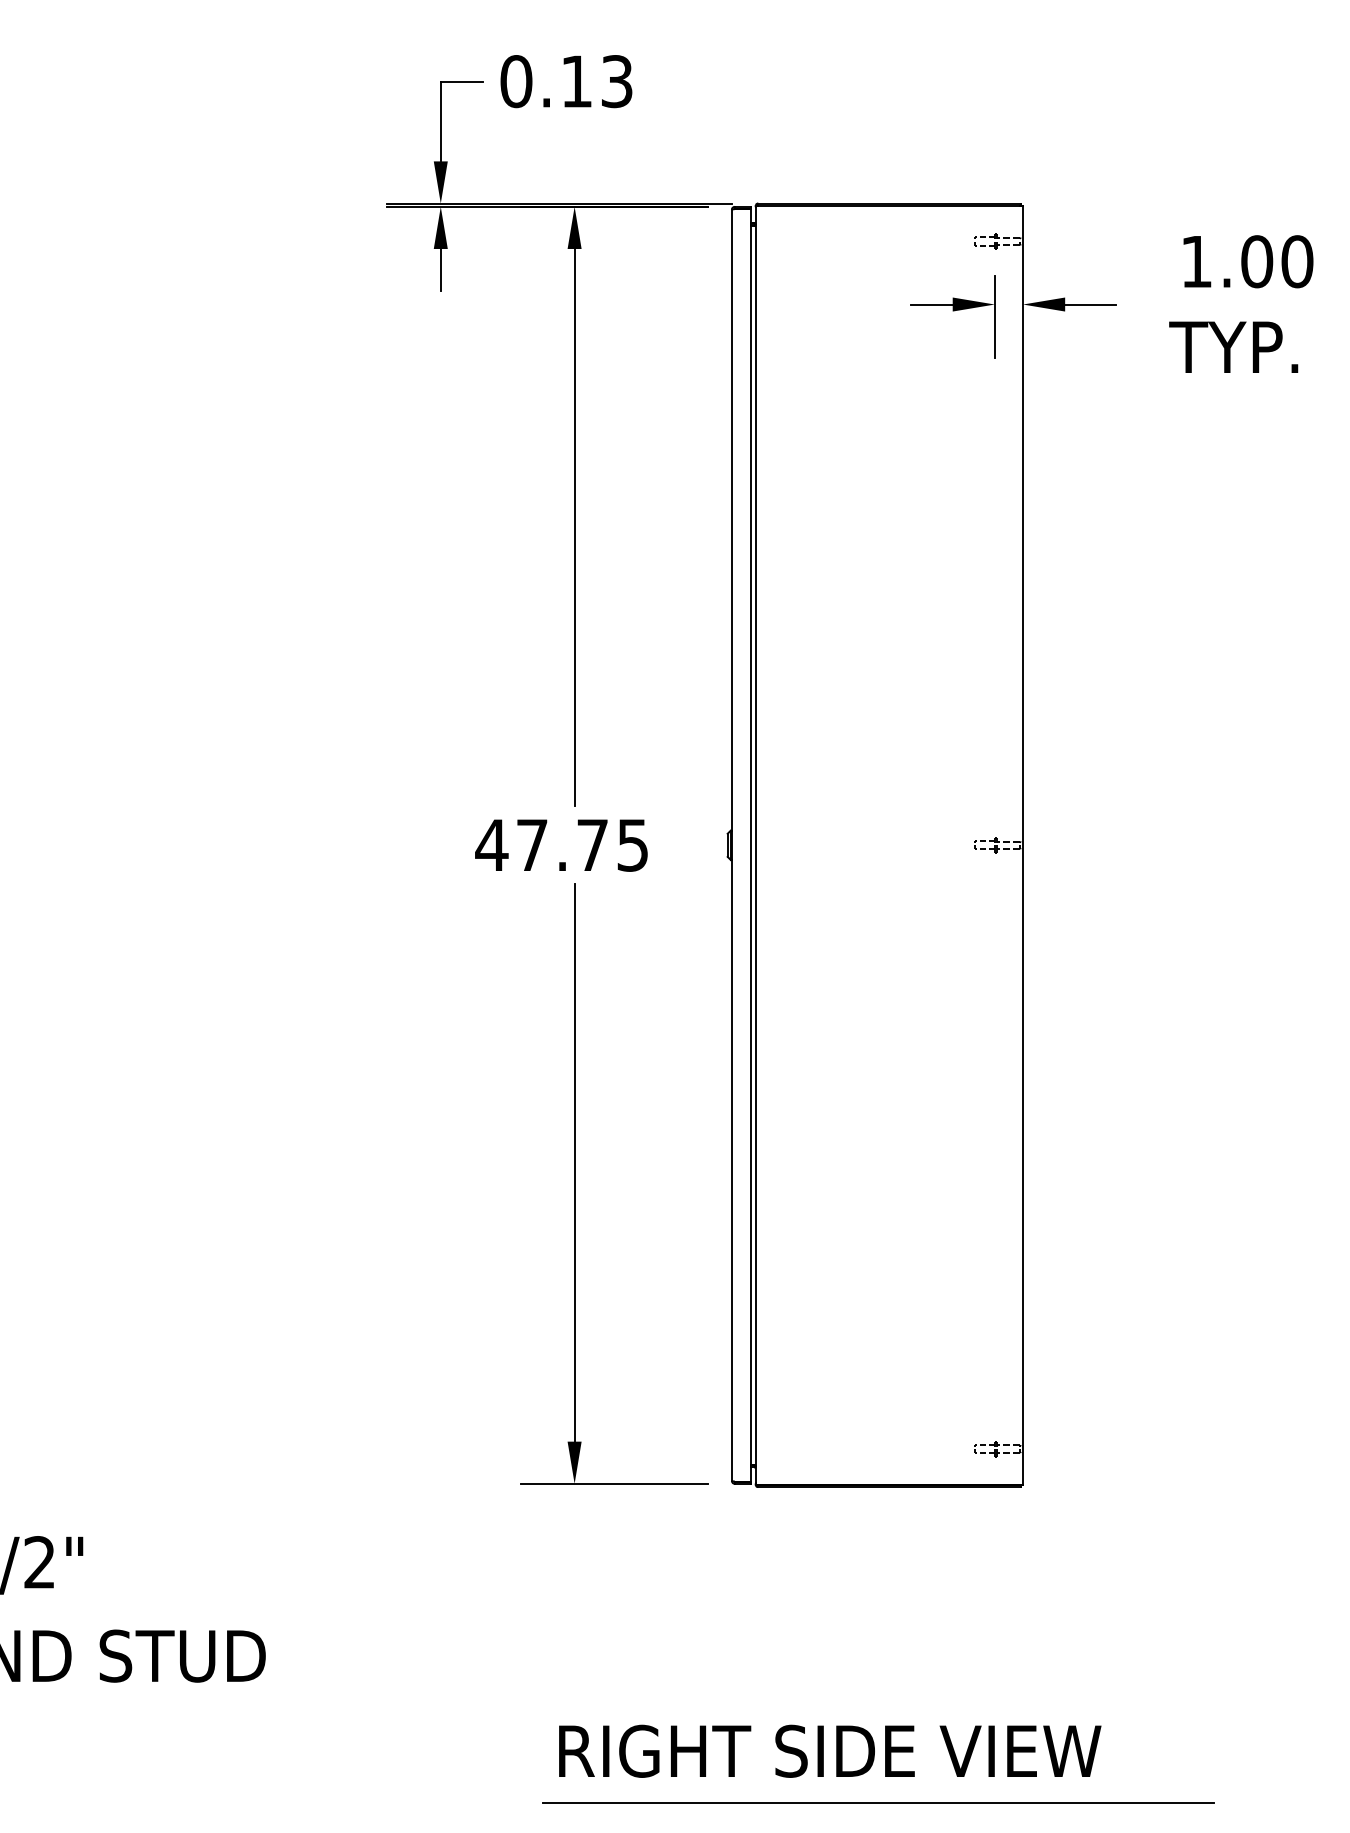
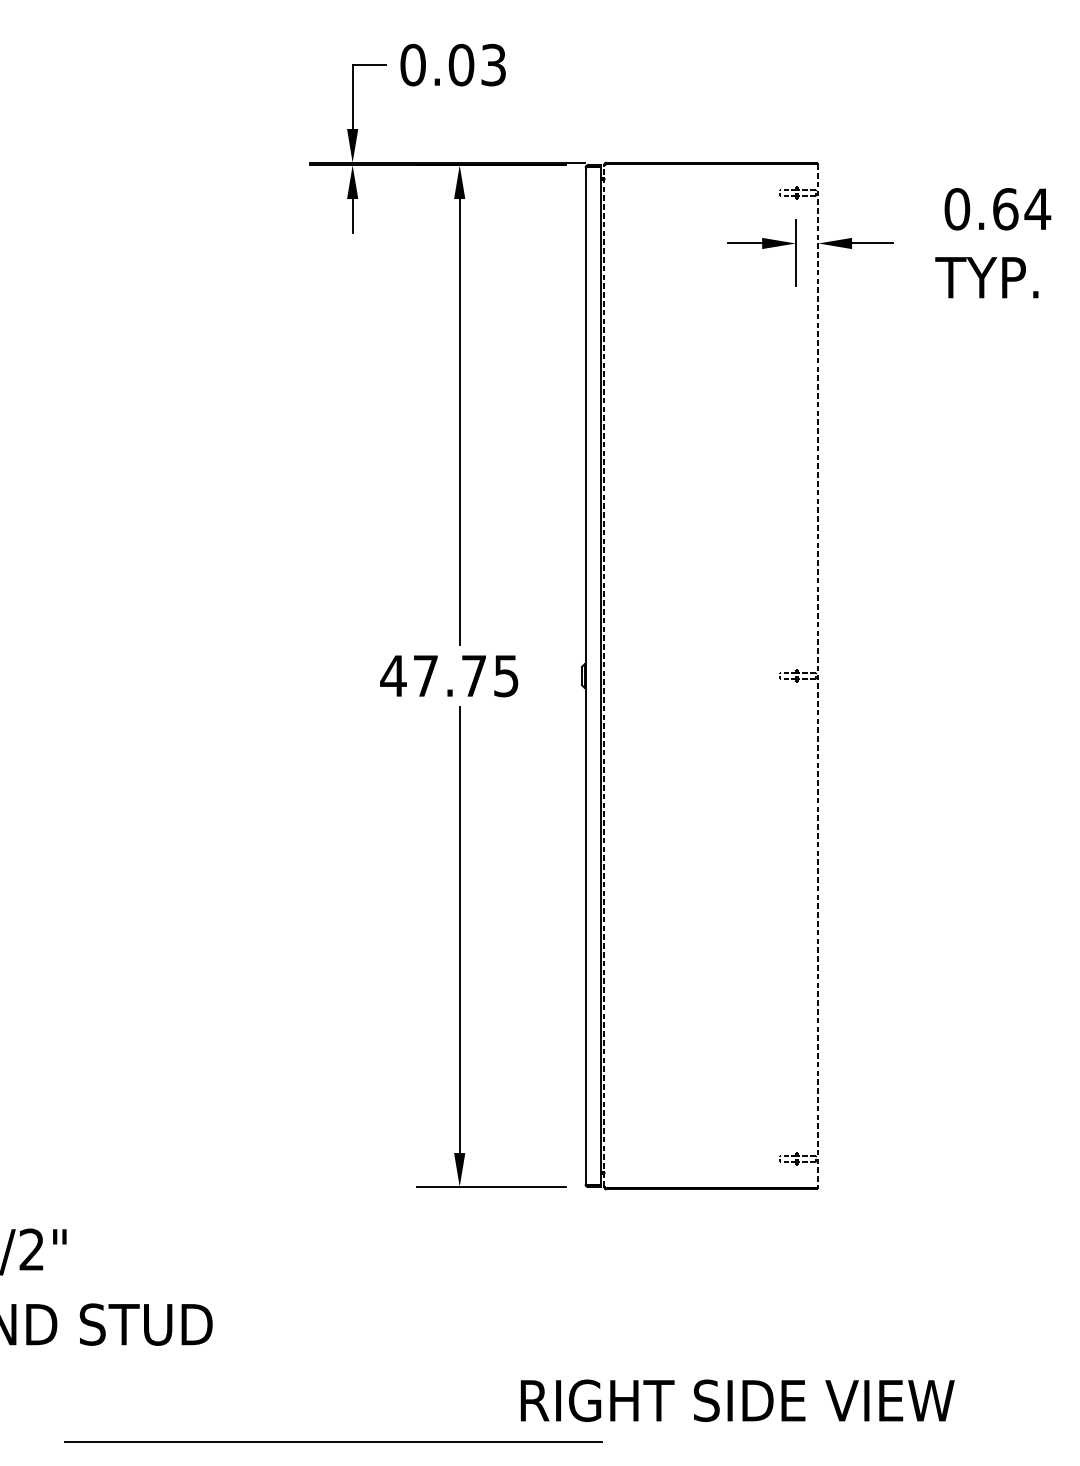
text: (576, 81) -> (461, 65), 0.13 -> 0.03
text: (1247, 261) -> (997, 209), 1.00 -> 0.64
line: (755, 844) -> (604, 675), solid -> dashed
line: (1023, 845) -> (818, 676), solid -> dashed
text: (830, 1750) -> (737, 1400), moved
line: (878, 1802) -> (333, 1441), moved

